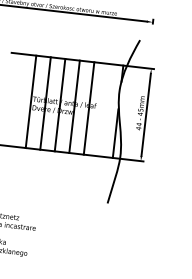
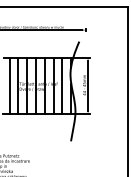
line: (16, 99) -> (9, 85), added
line: (104, 109) -> (62, 85), added

